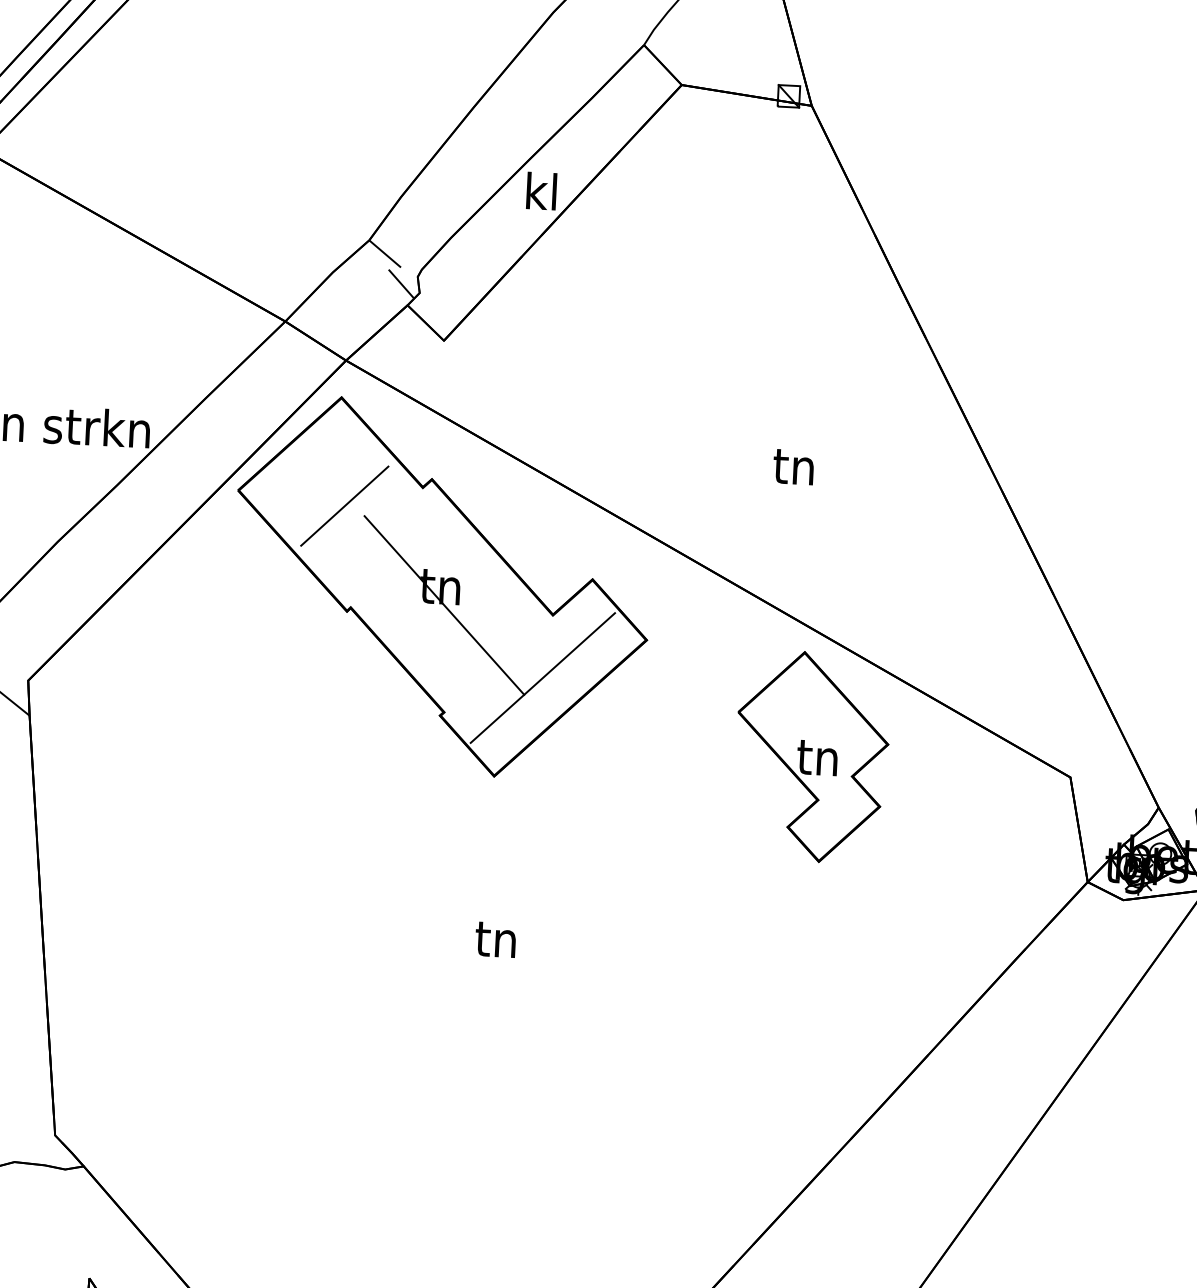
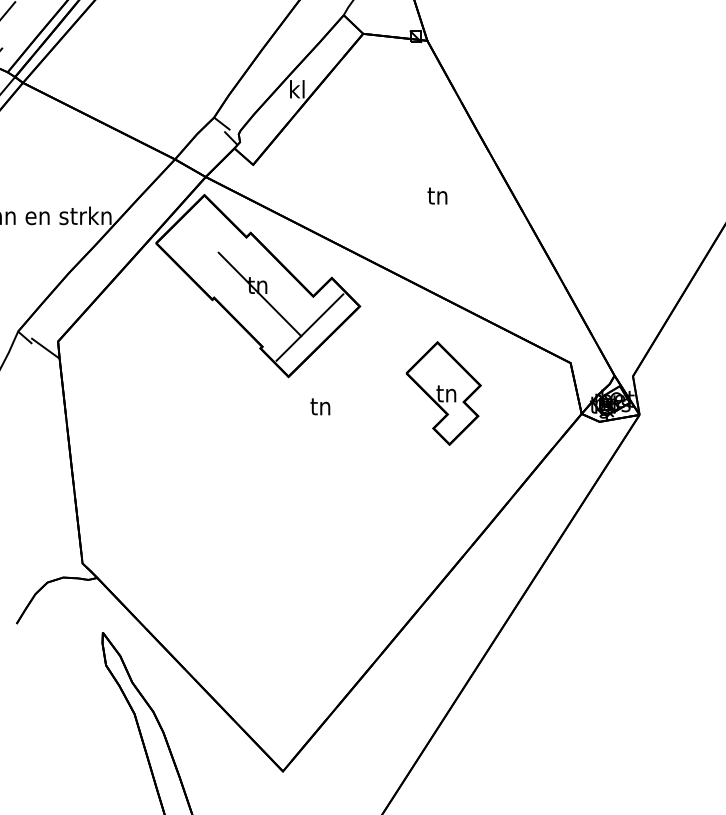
text: (793, 465) -> (437, 195), moved
line: (344, 504) -> (208, 247), removed
part: (811, 756) -> (443, 393), moved
text: (496, 939) -> (320, 406), moved

